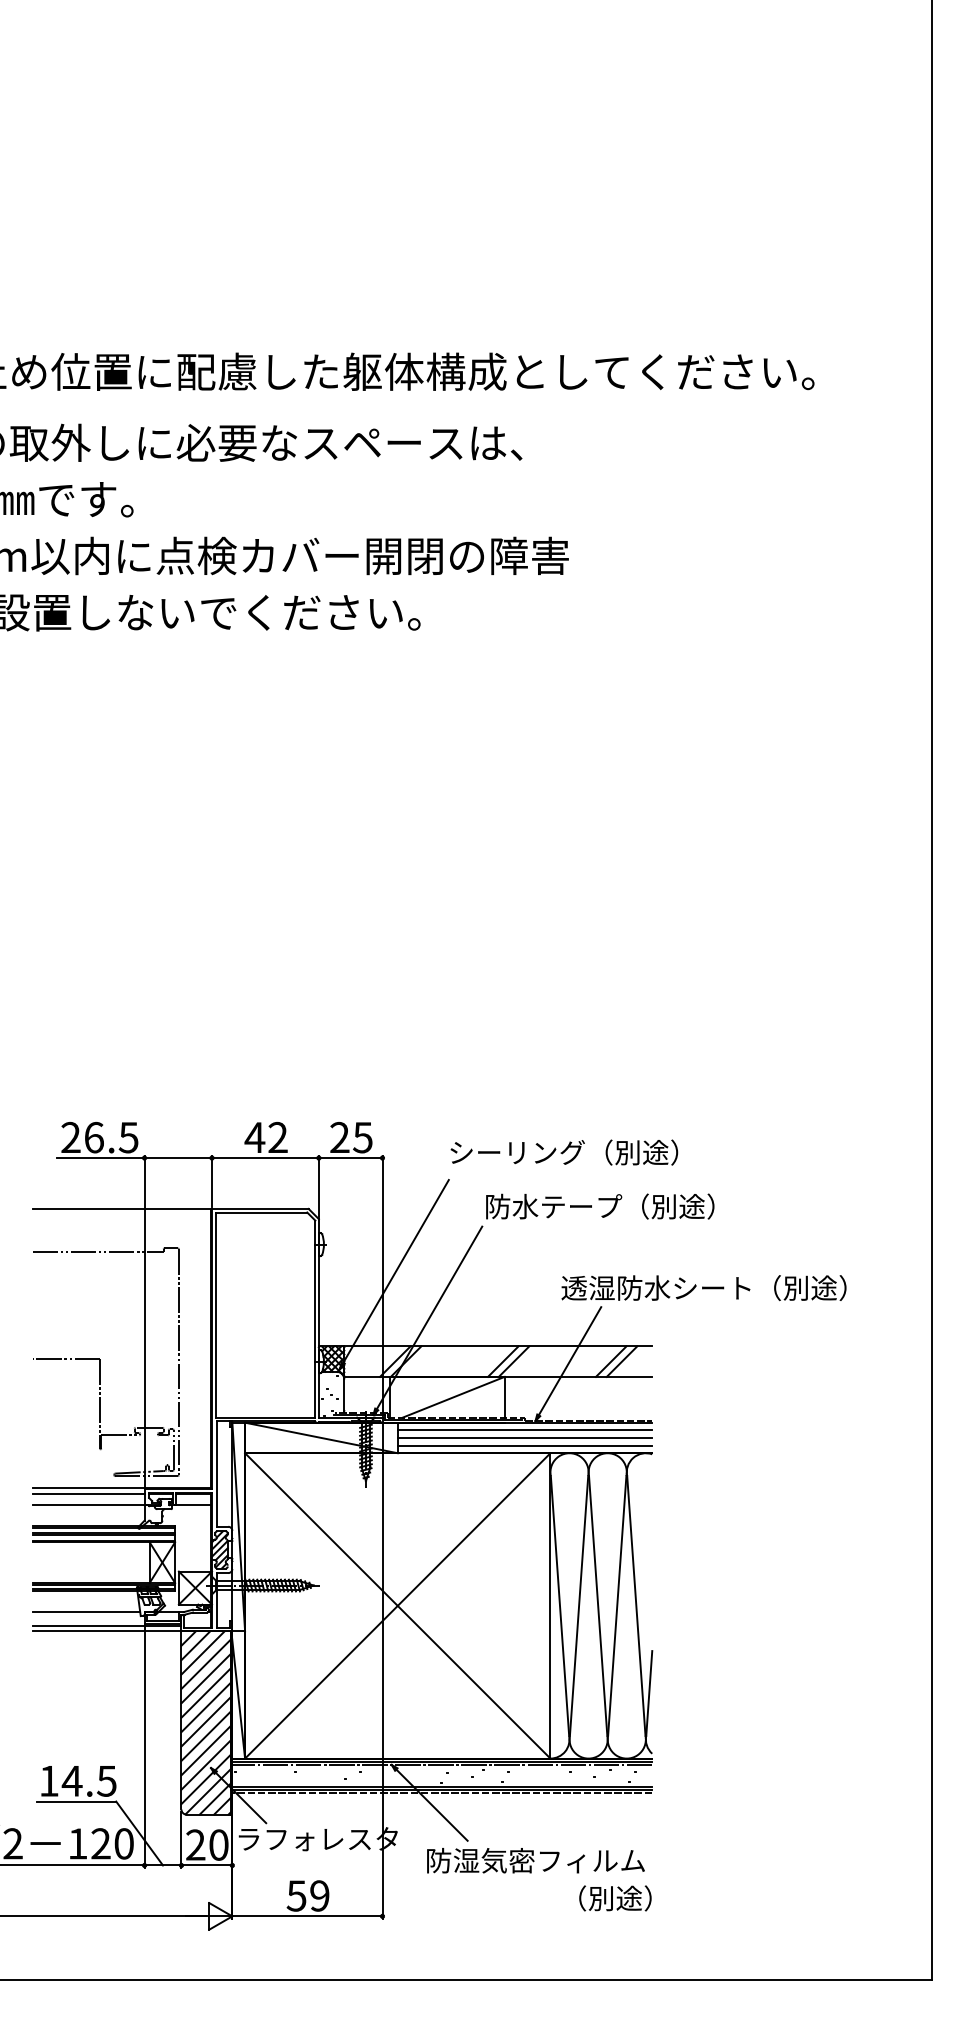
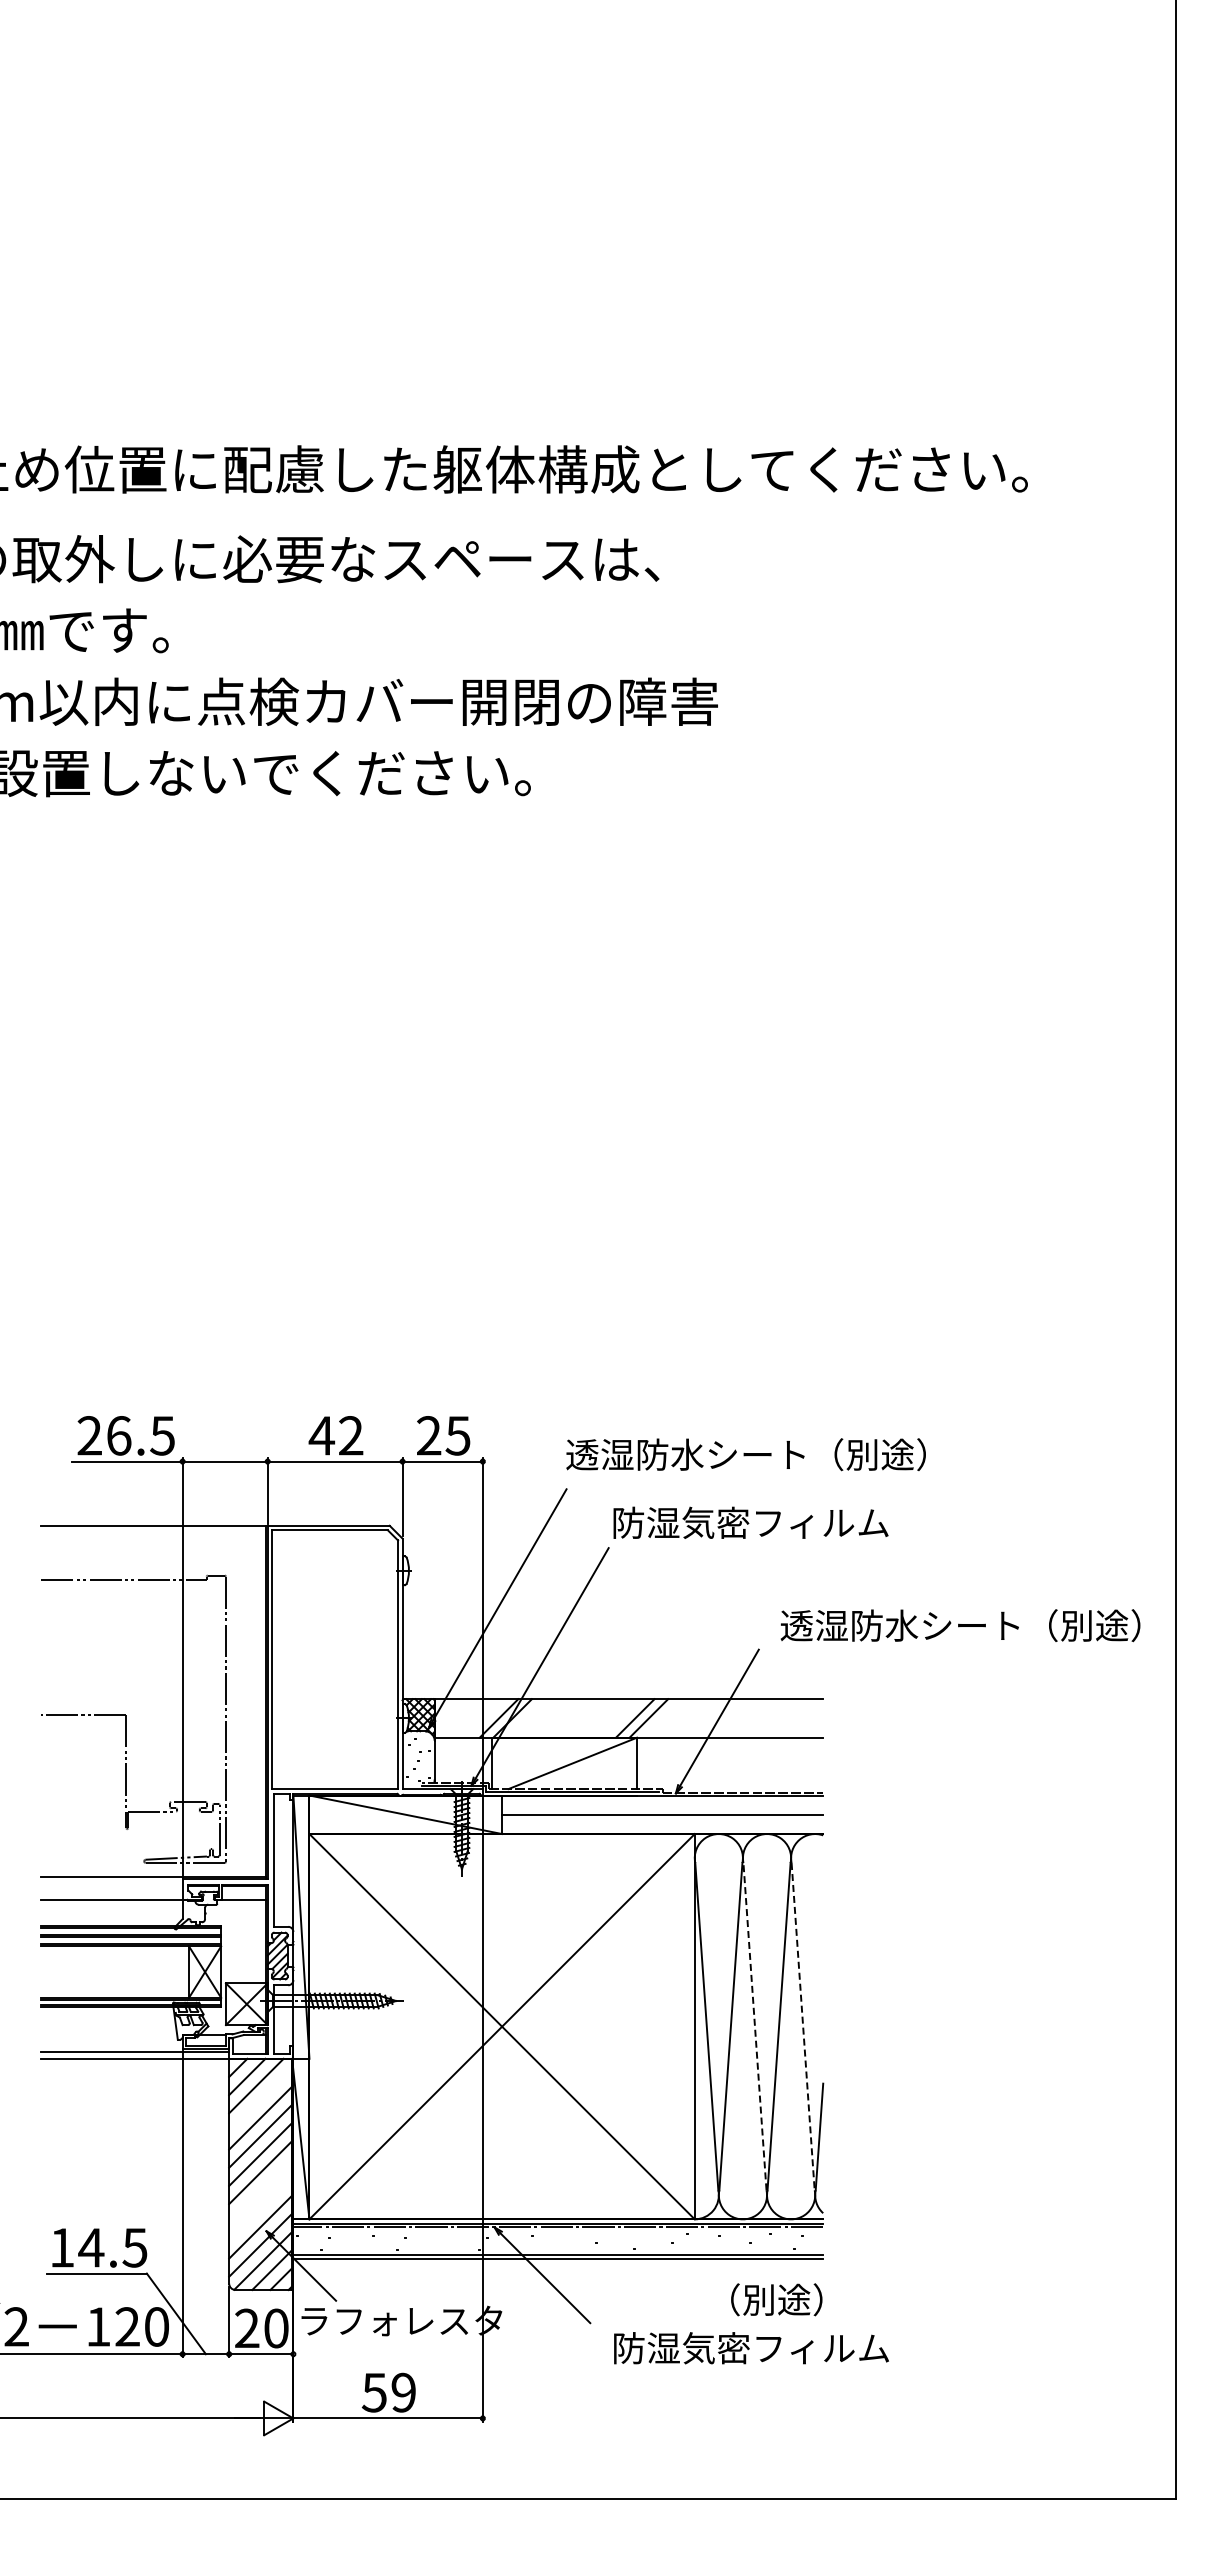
text: (590, 1152) -> (745, 1454), シーリング（別途） -> 透湿防水シート（別途）
text: (613, 1206) -> (774, 1522), 防水テープ（別途） -> 防湿気密フィルム
text: (703, 1287) -> (960, 1625), moved
line: (611, 1361) -> (771, 1718), removed
line: (621, 1361) -> (784, 1718), removed
line: (524, 1430) -> (662, 1805), removed
line: (524, 1445) -> (662, 1824), removed
line: (88, 1494) -> (111, 1885), removed
line: (597, 1605) -> (754, 2026), solid -> dashed
line: (636, 1606) -> (803, 2027), solid -> dashed
line: (86, 1612) -> (109, 2034), removed
line: (206, 1663) -> (260, 2099), removed
line: (206, 1735) -> (260, 2190), removed
line: (206, 1749) -> (260, 2208), removed
line: (441, 1792) -> (557, 2262), removed
text: (535, 1860) -> (751, 2348), moved
text: (615, 1898) -> (776, 2299), moved

